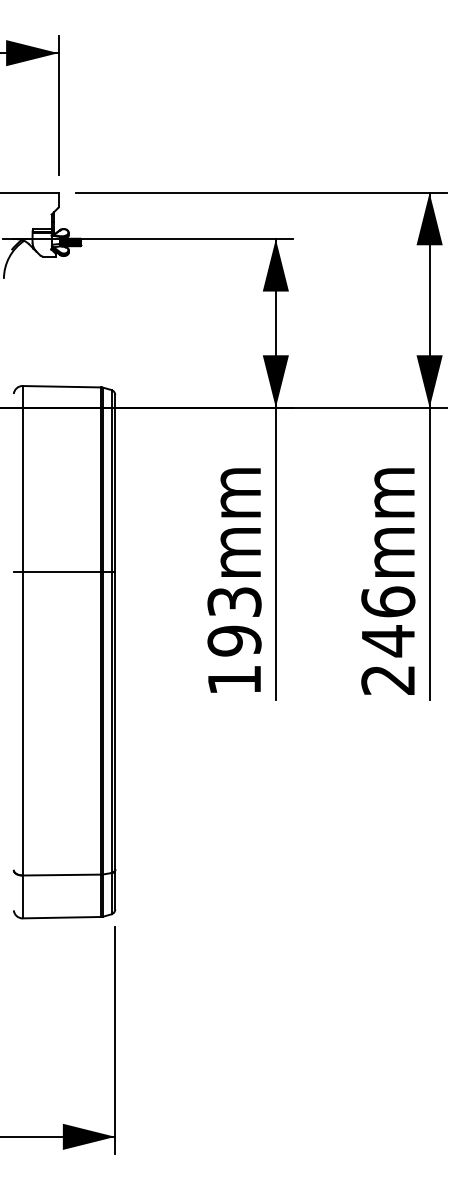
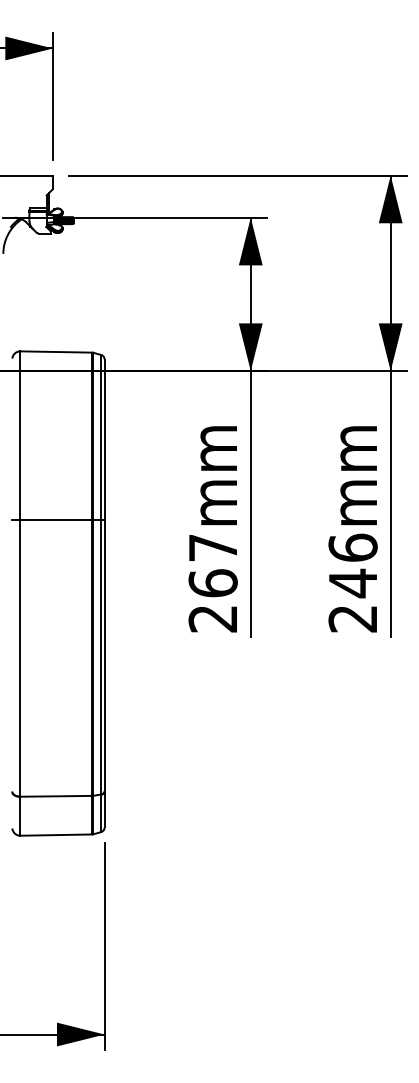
text: (234, 640) -> (213, 582), 193mm -> 267mm

